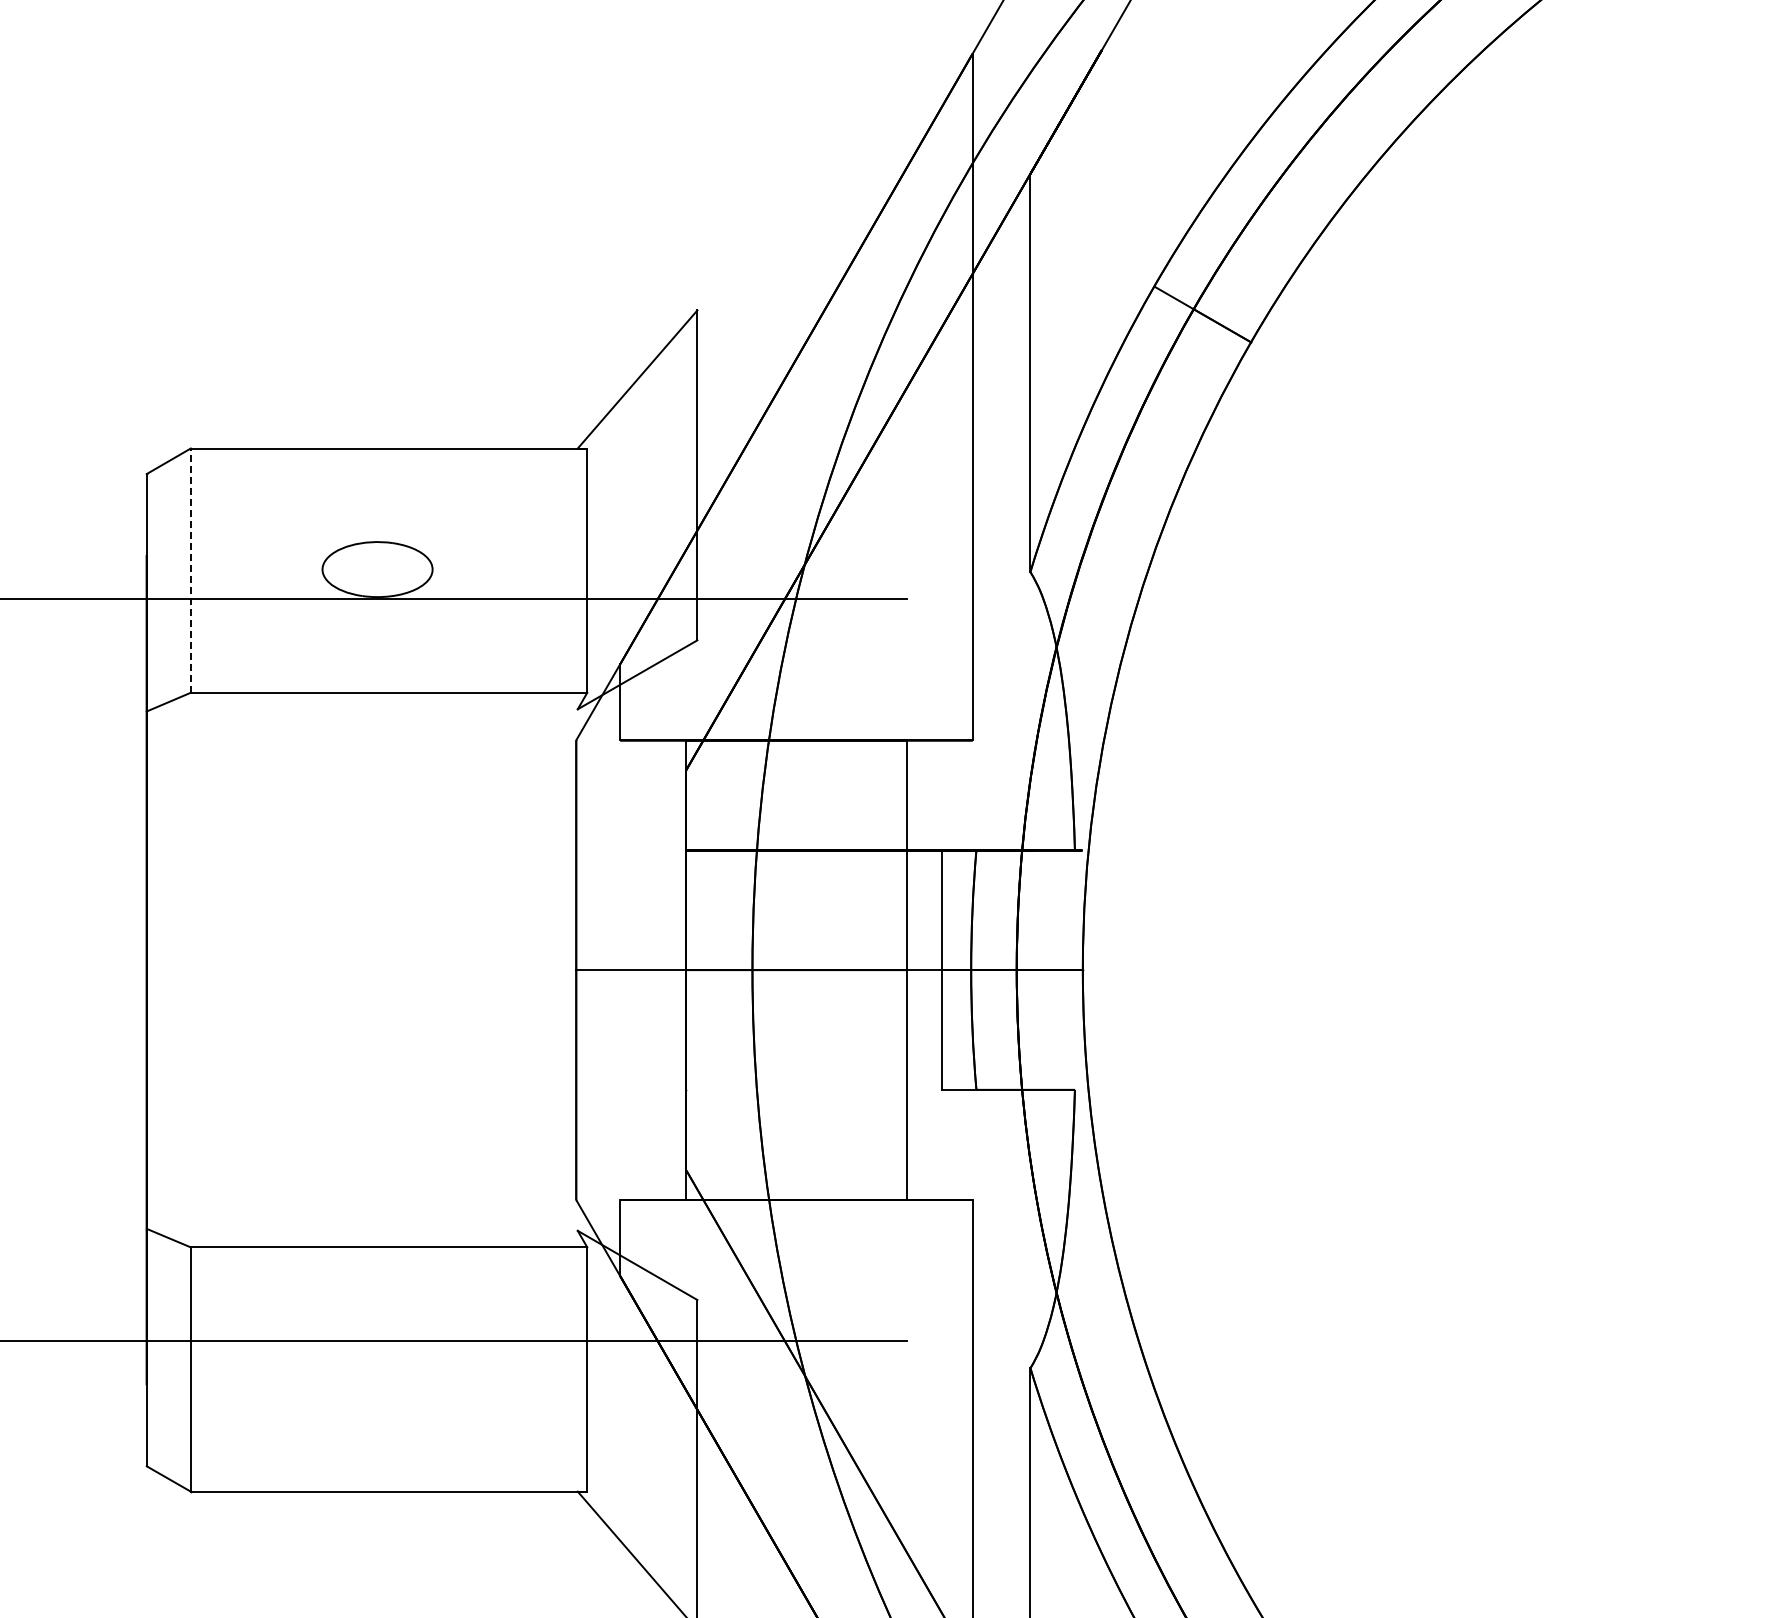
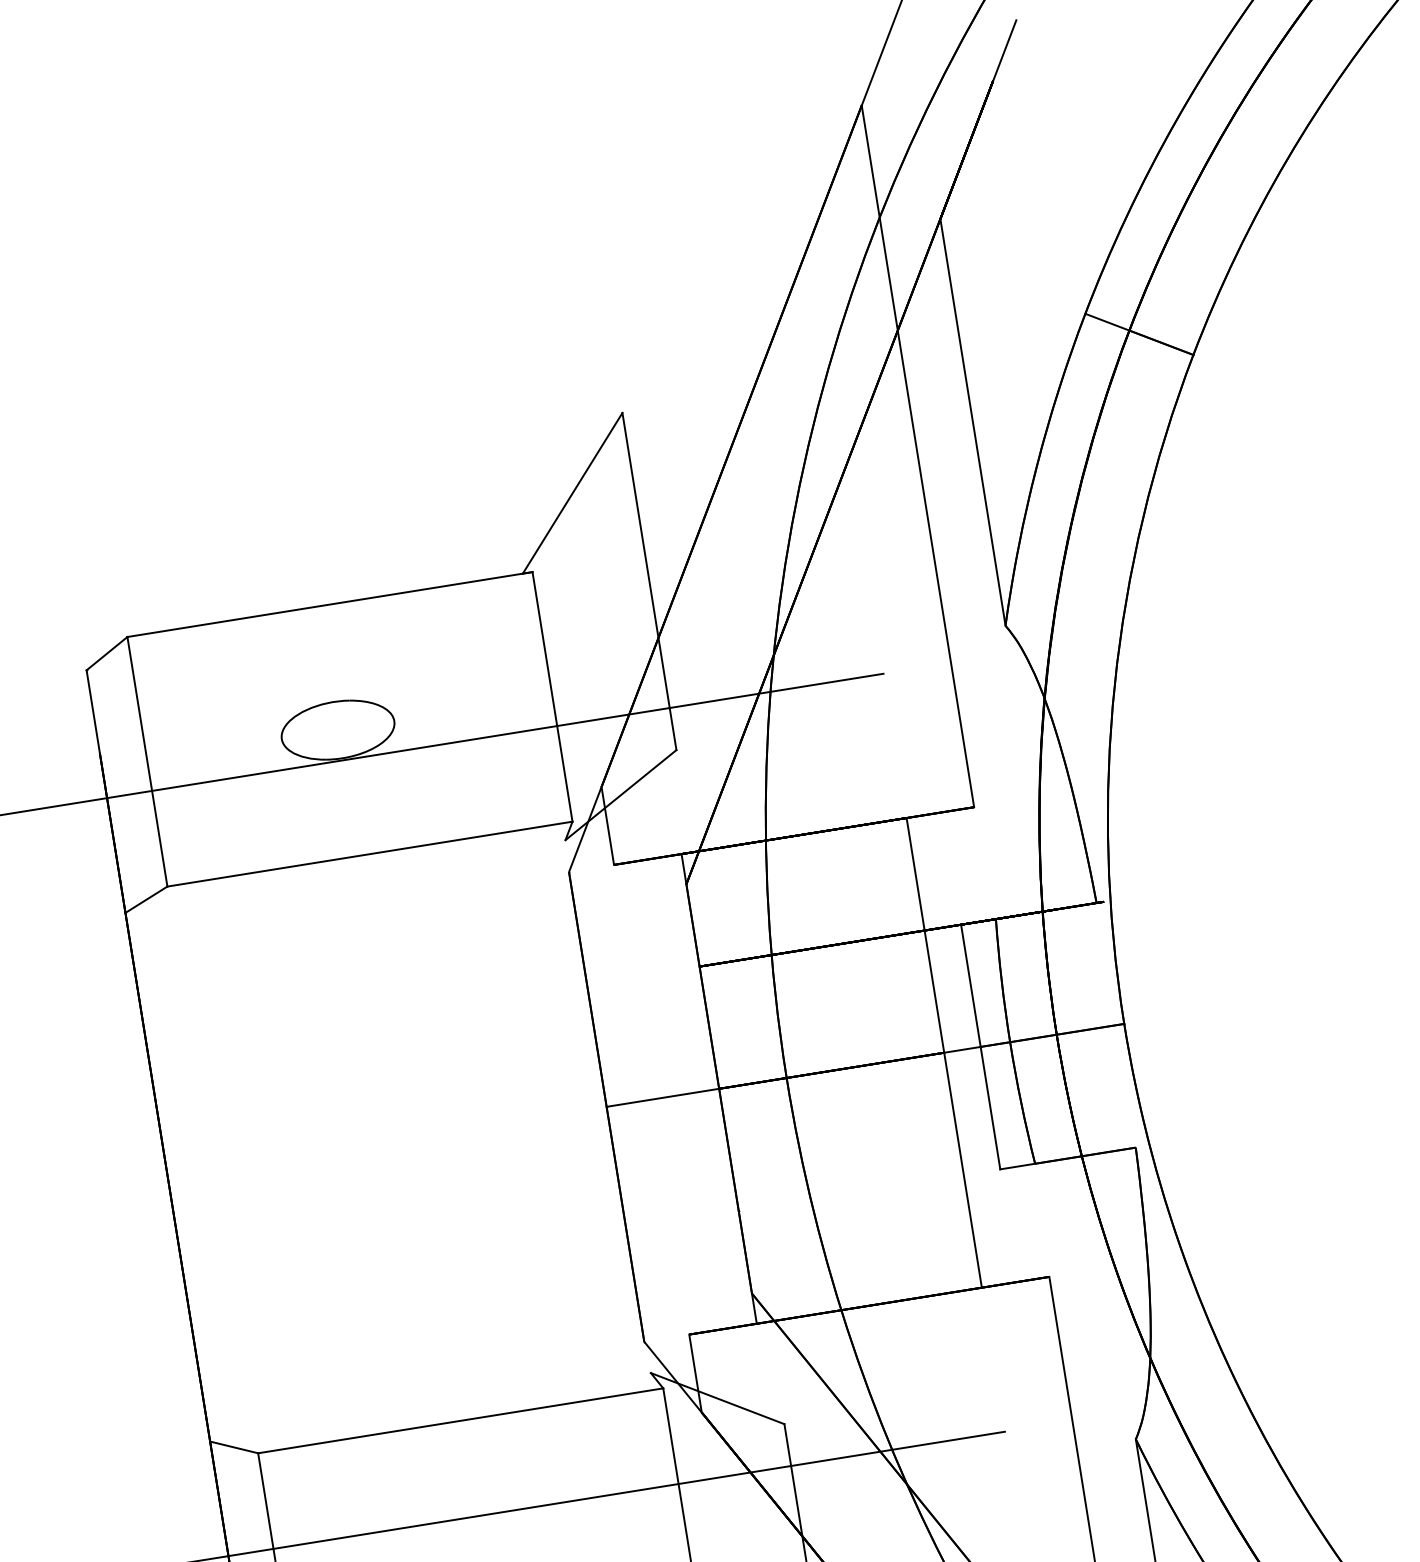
line: (190, 570) -> (147, 761), dashed -> solid

